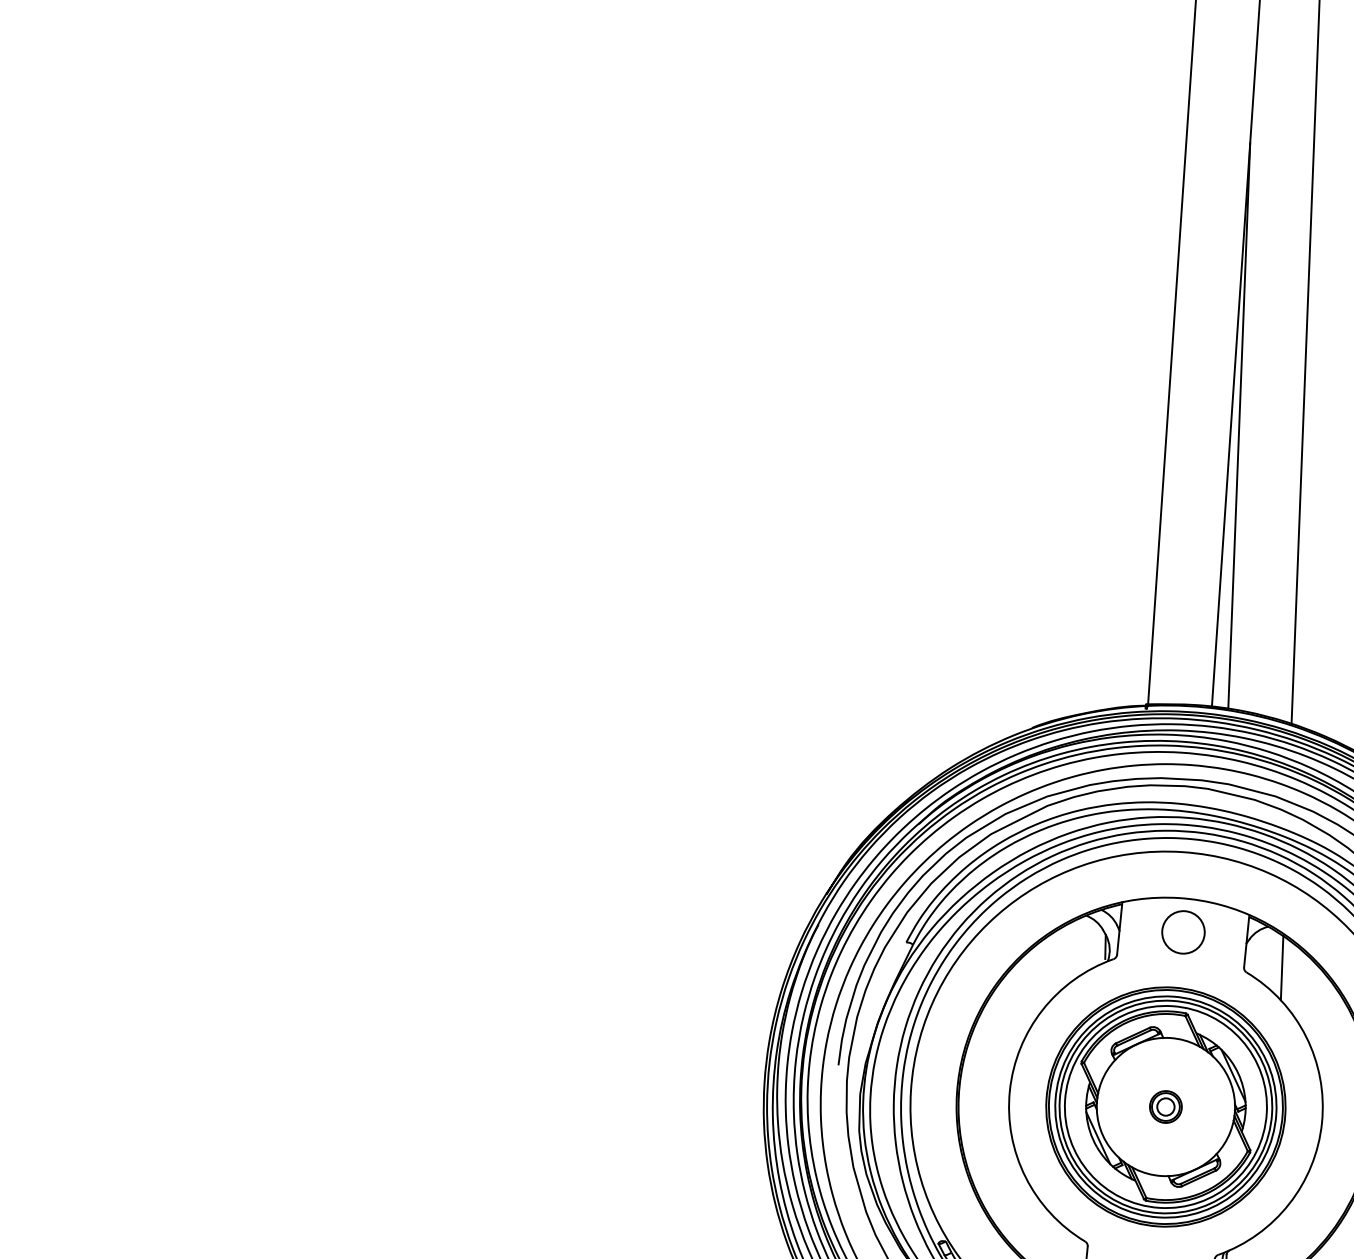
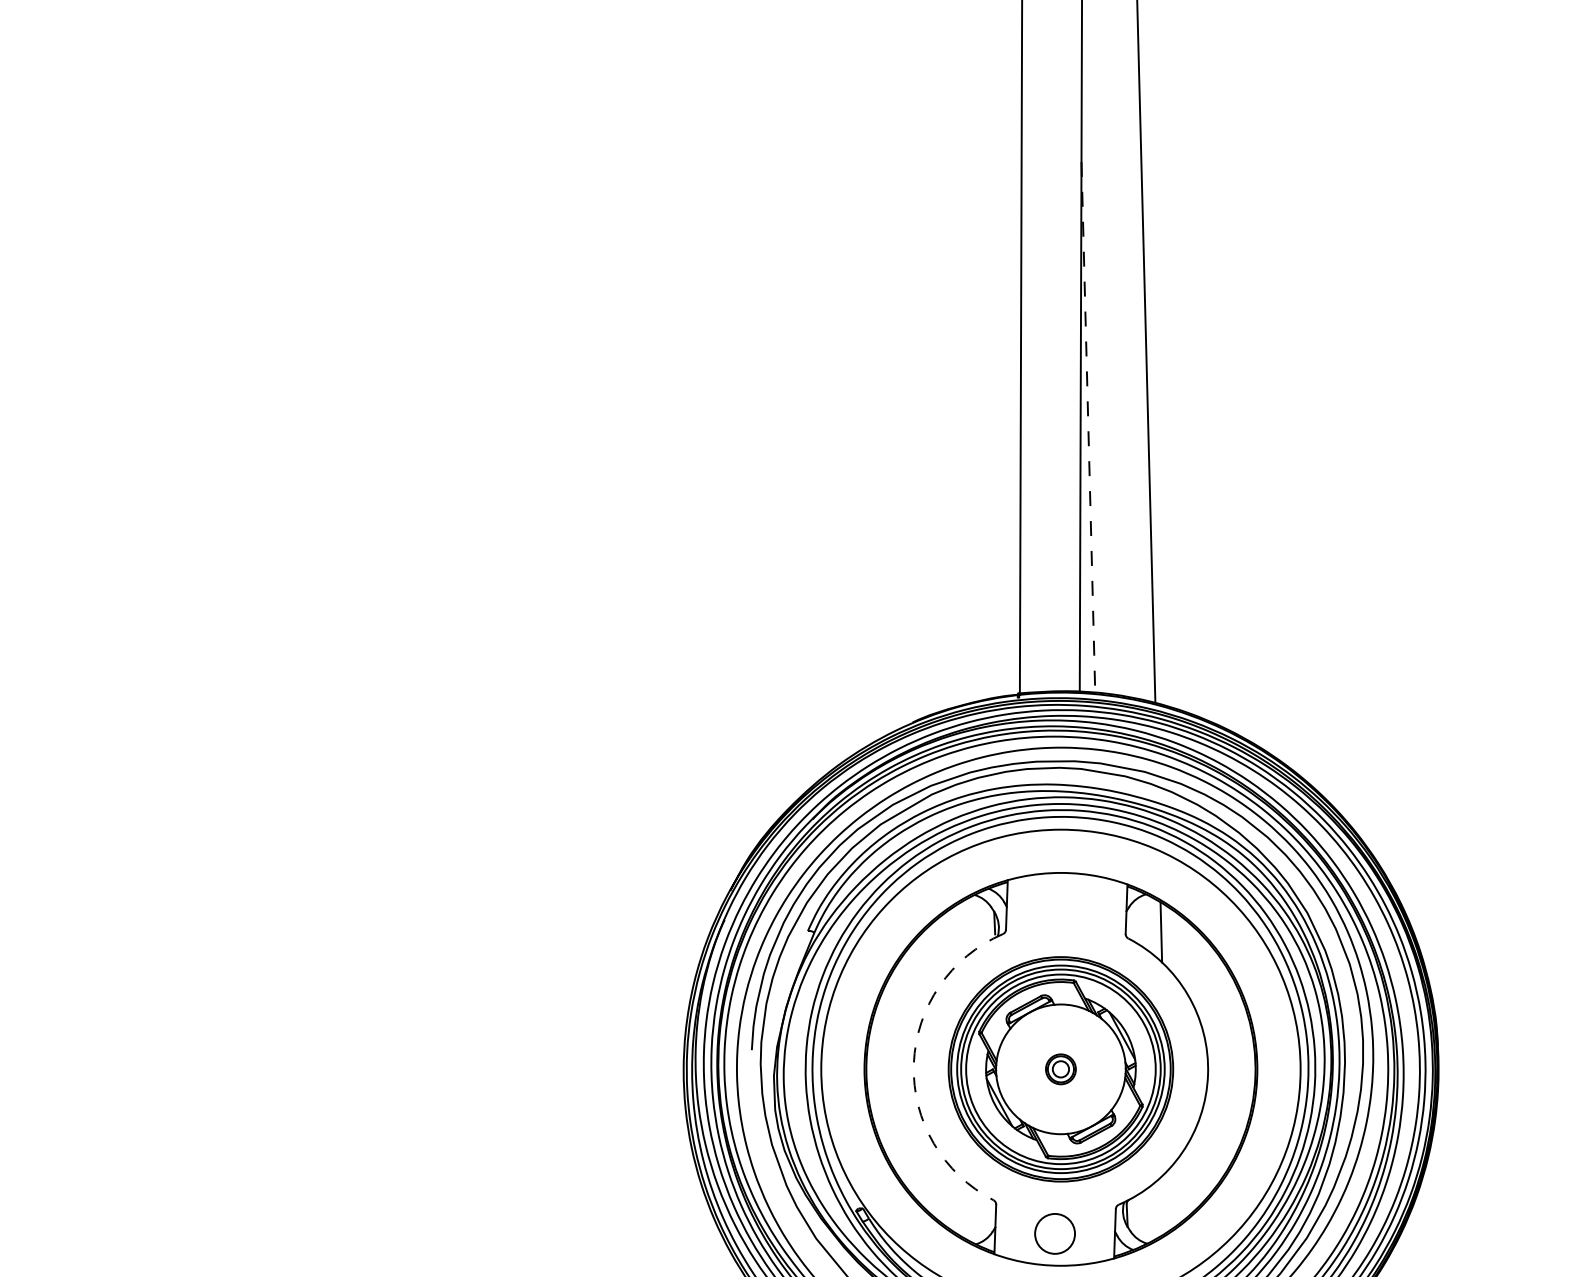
line: (1239, 426) -> (1088, 427), solid -> dashed
circle: (1183, 932) -> (1066, 904), removed
arc: (1009, 1091) -> (913, 1064), solid -> dashed

